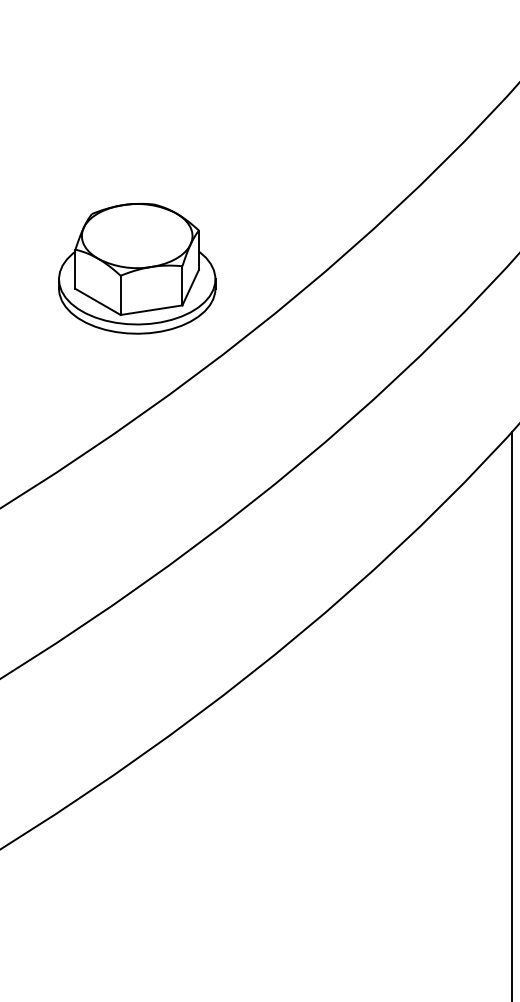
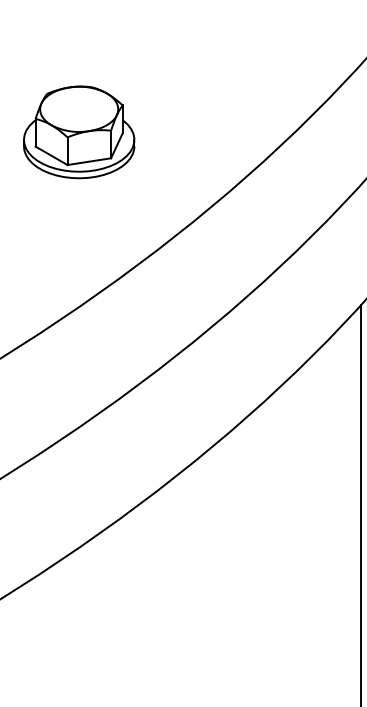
part: (137, 268) -> (79, 132), moved

